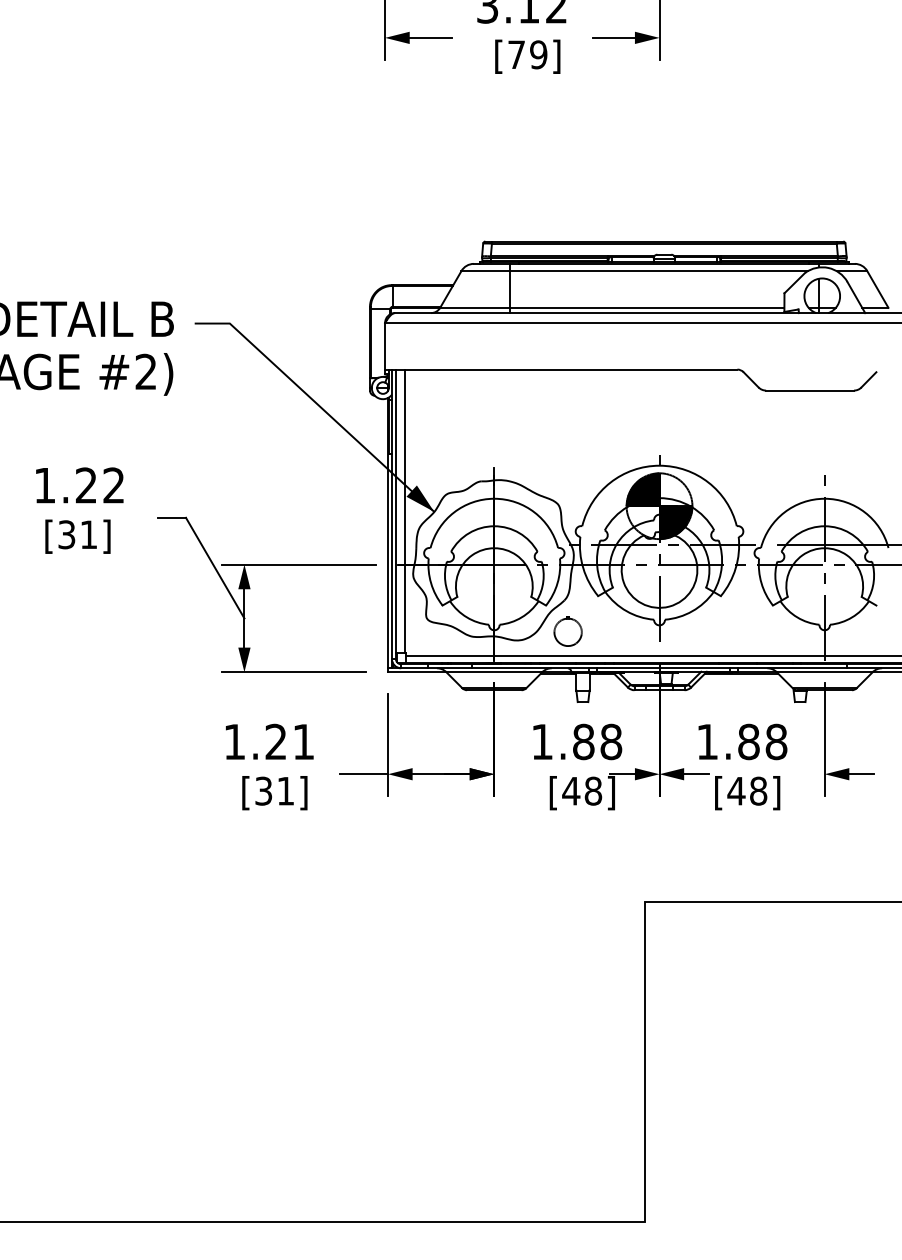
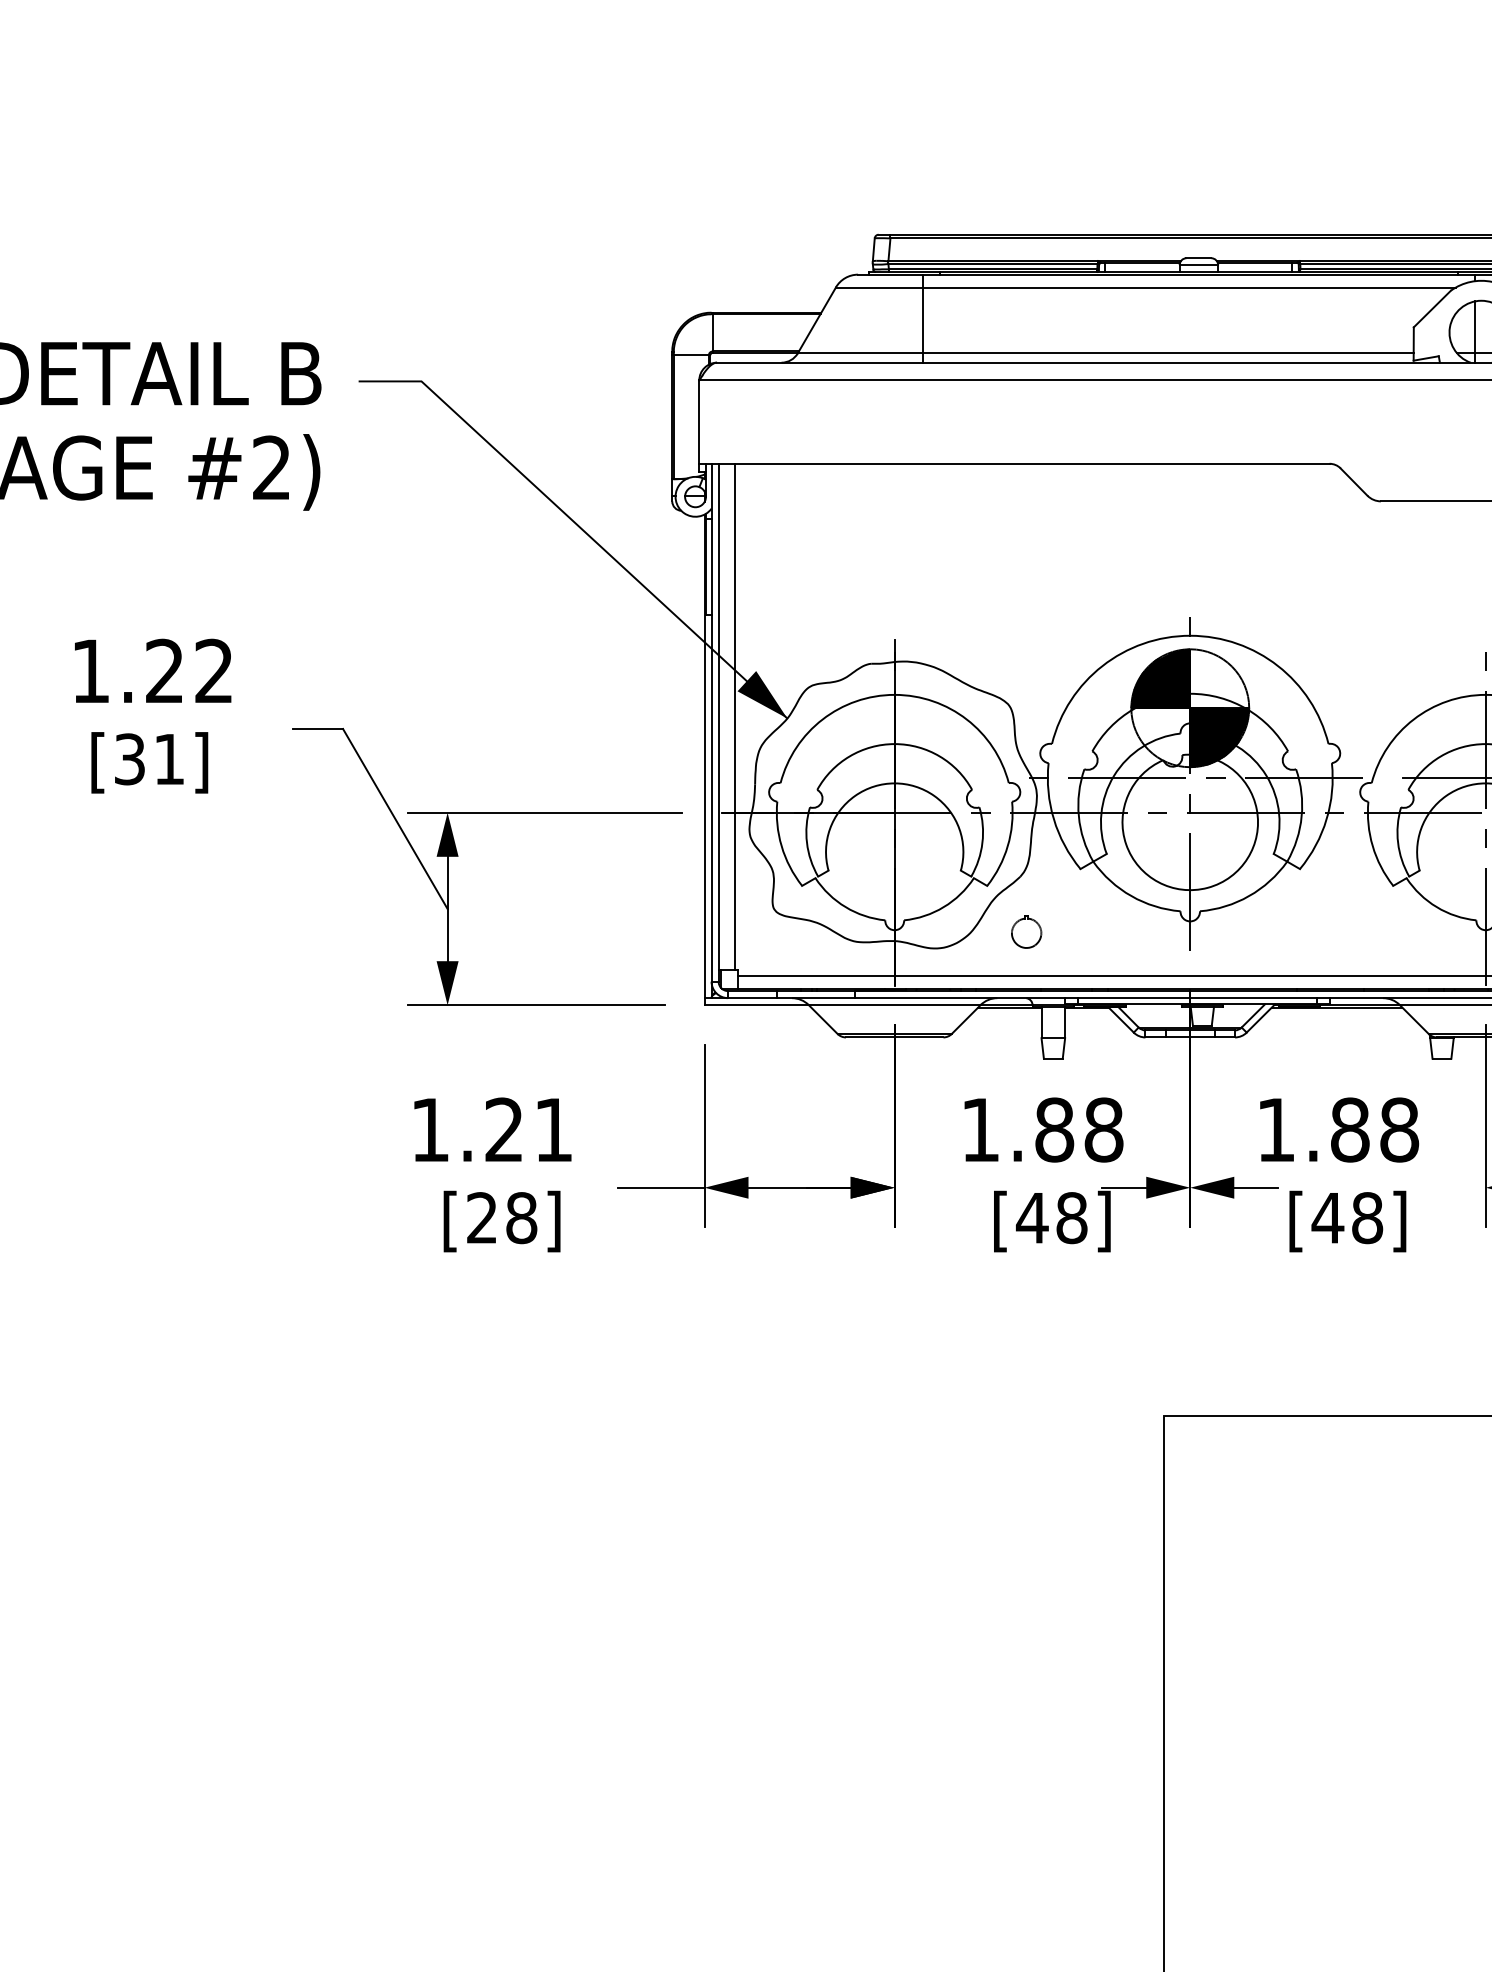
part: (567, 631) -> (1025, 932), size x0.6
text: (274, 790) -> (501, 1216), [31] -> [28]

